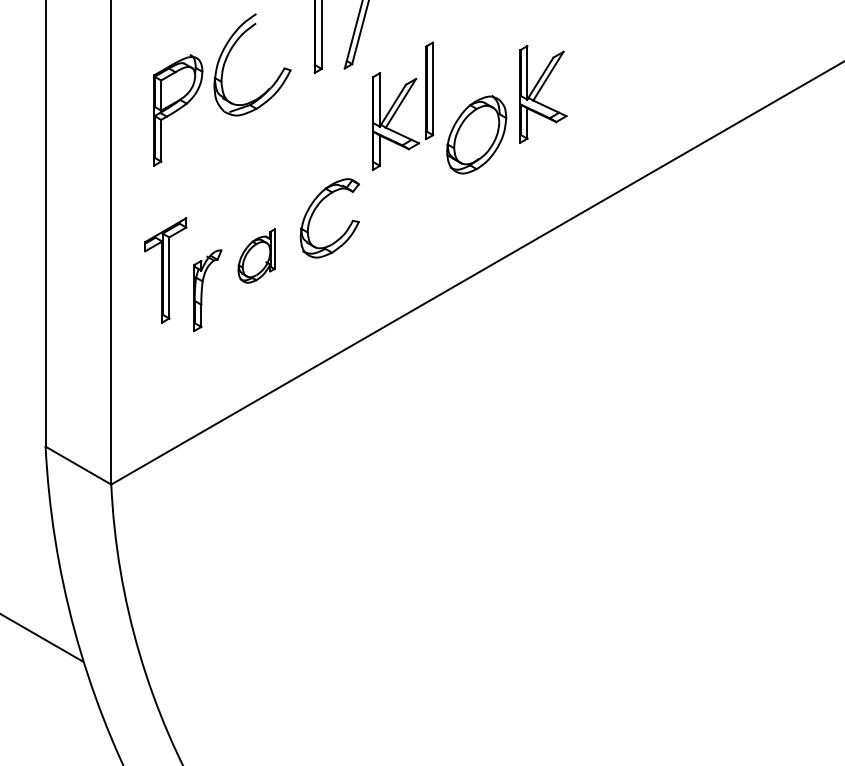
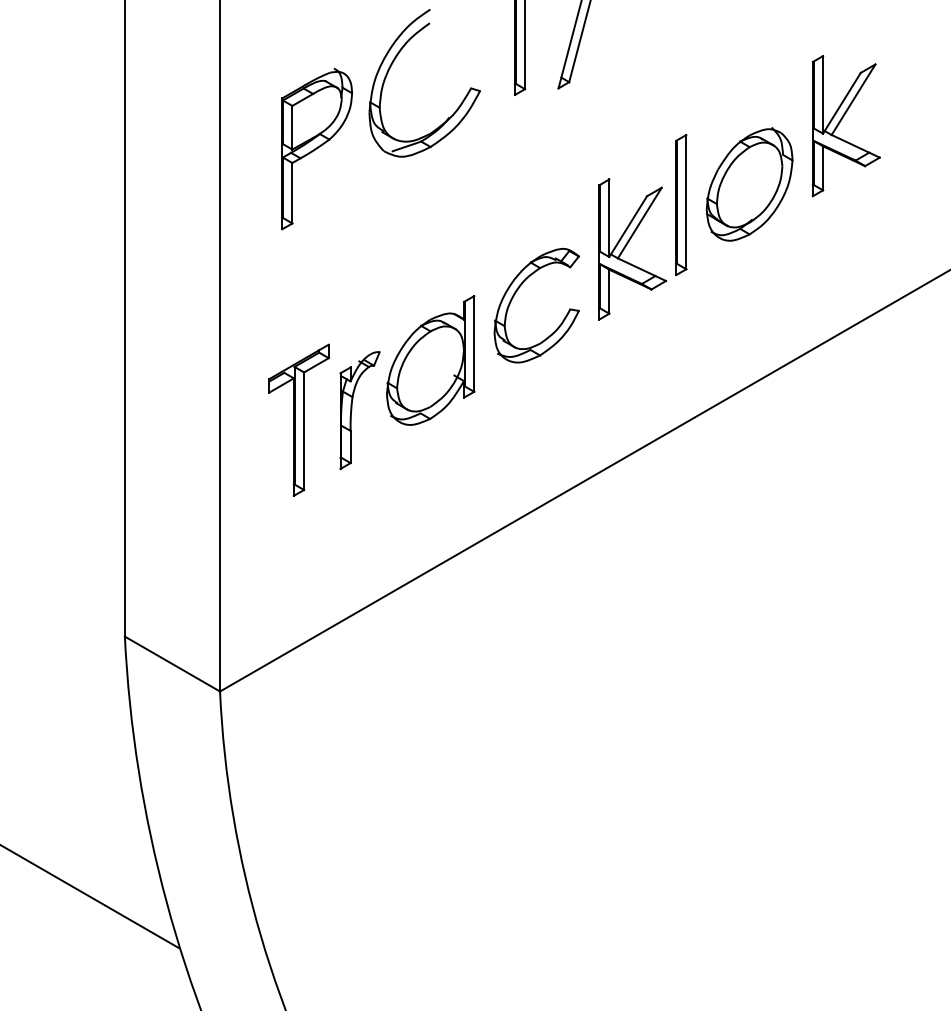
part: (402, 105) -> (642, 226), moved
part: (256, 255) -> (430, 359), size x1.67
part: (165, 270) -> (298, 420), moved

